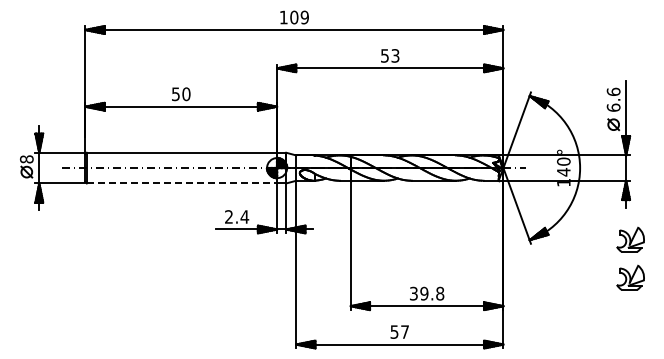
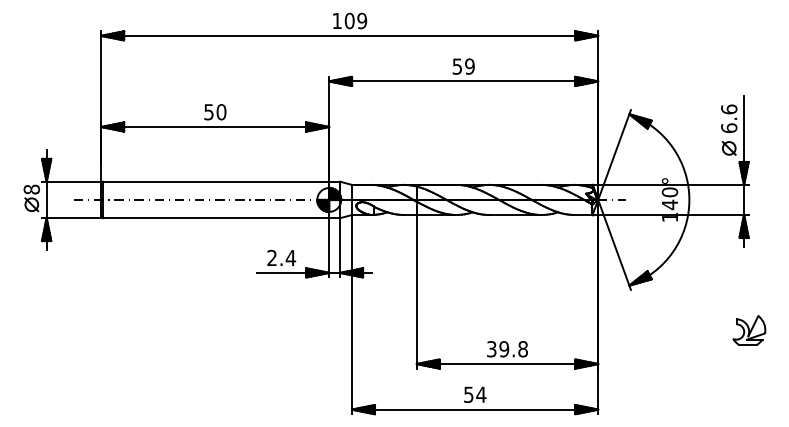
text: (395, 55) -> (469, 66), 53 -> 59
line: (182, 183) -> (216, 218), dashed -> solid
part: (630, 239) -> (749, 284), removed
text: (404, 331) -> (480, 394), 57 -> 54

